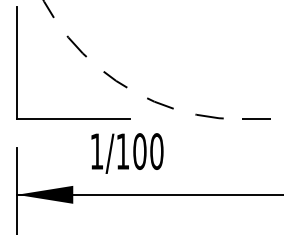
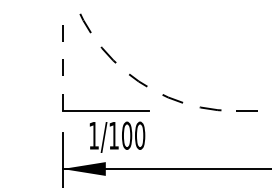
line: (16, 62) -> (62, 67), solid -> dashed
text: (127, 152) -> (117, 136), moved

